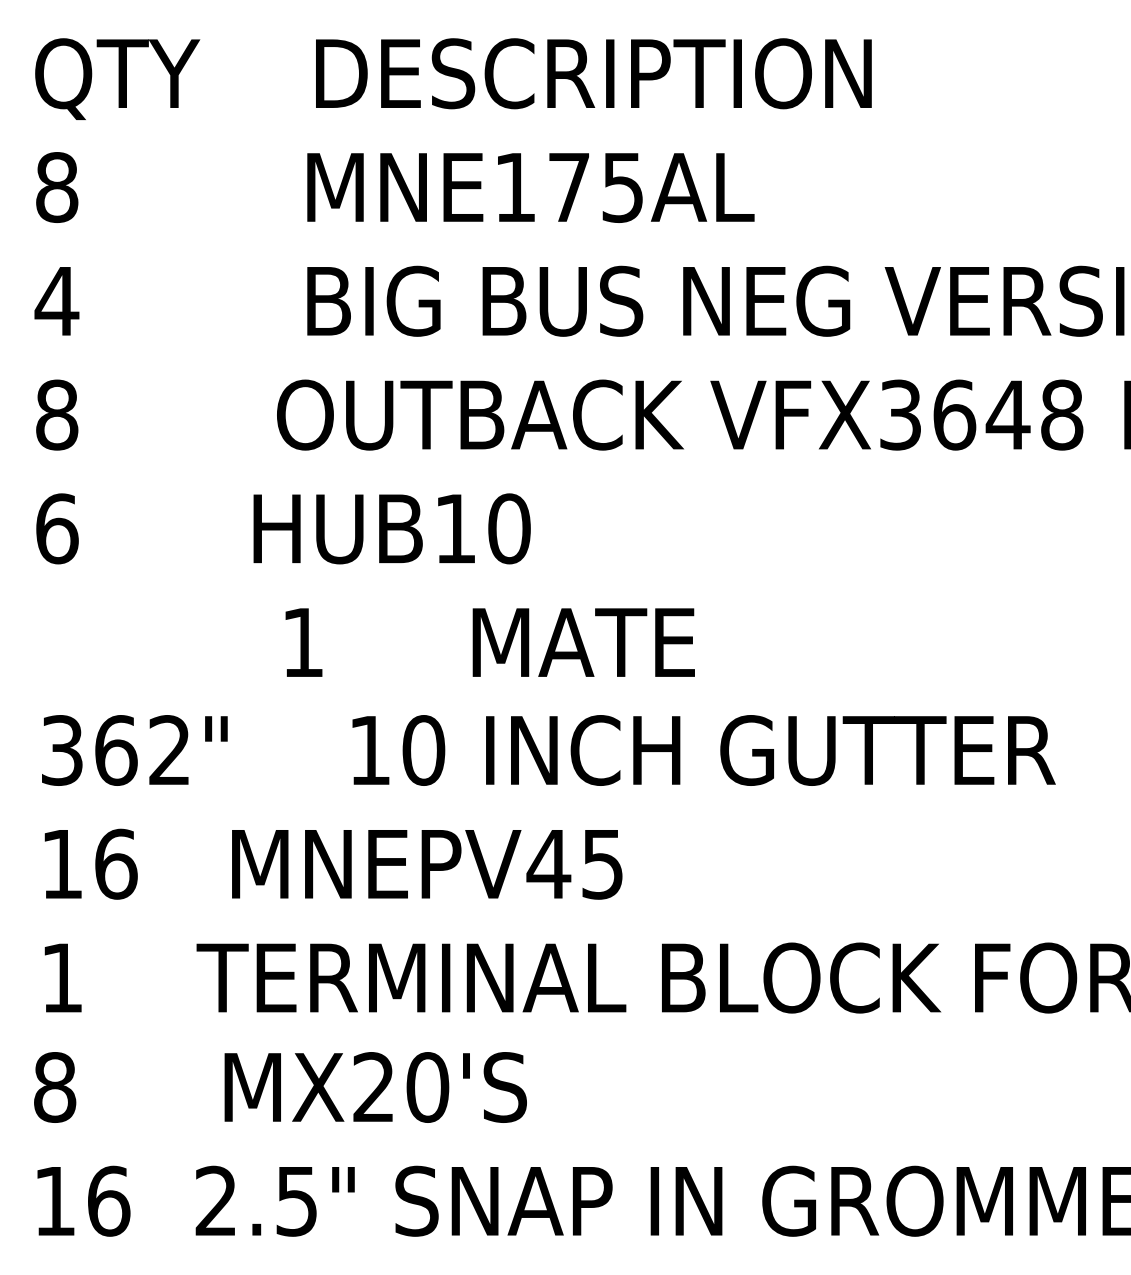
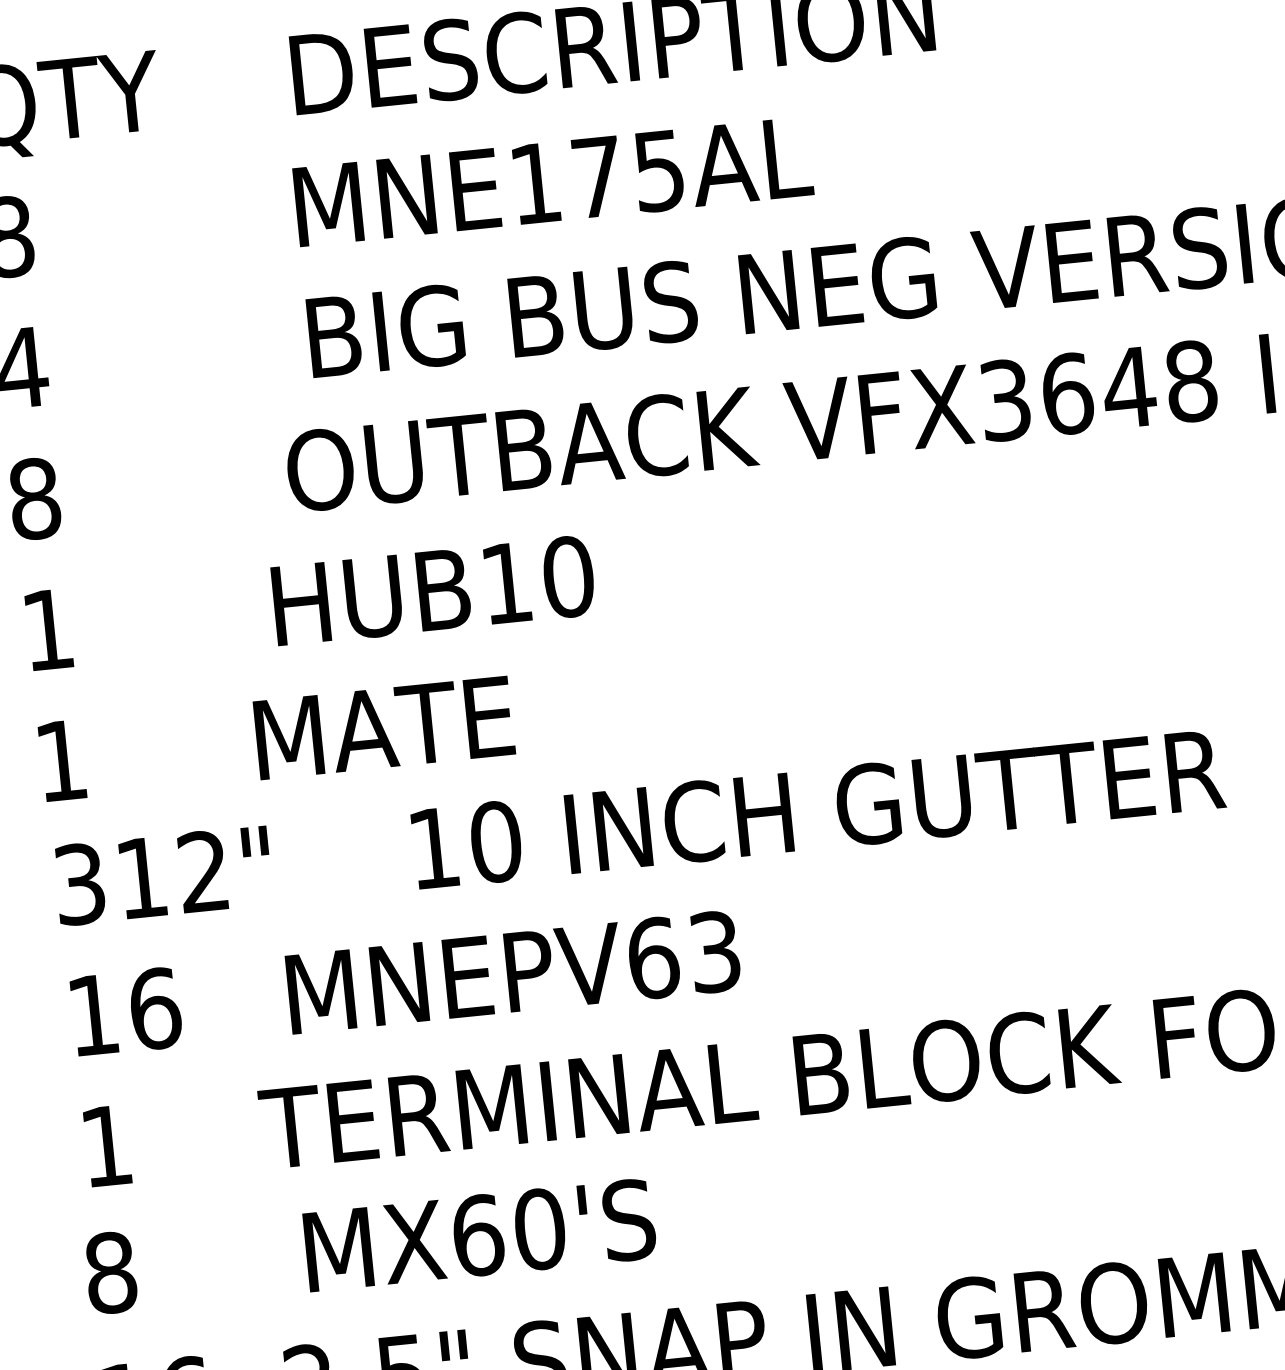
text: (57, 528) -> (48, 629), 6 -> 1
text: (489, 642) -> (275, 738), moved
text: (116, 750) -> (142, 877), 362" -> 312"
text: (574, 863) -> (682, 954), MNEPV45 -> MNEPV63
text: (374, 1087) -> (478, 1235), MX20'S -> MX60'S

